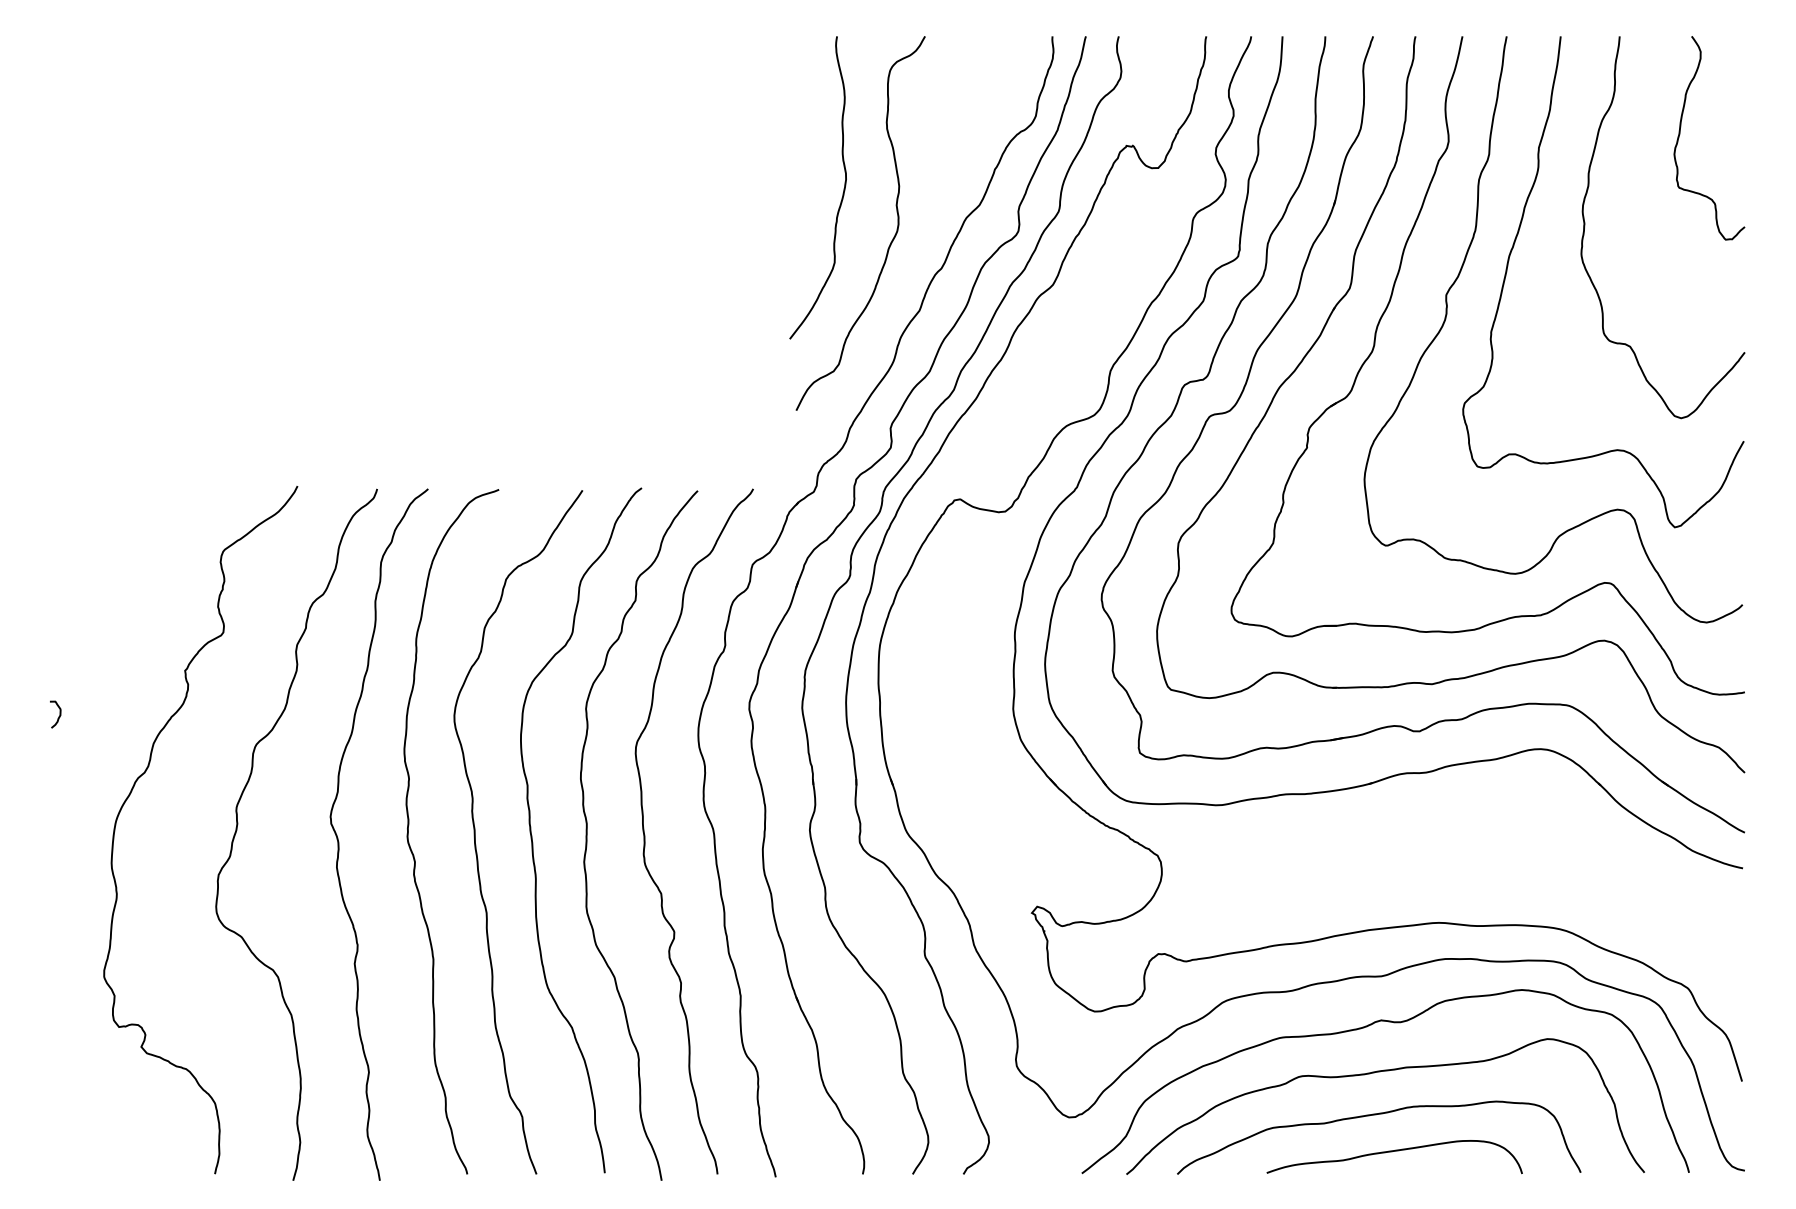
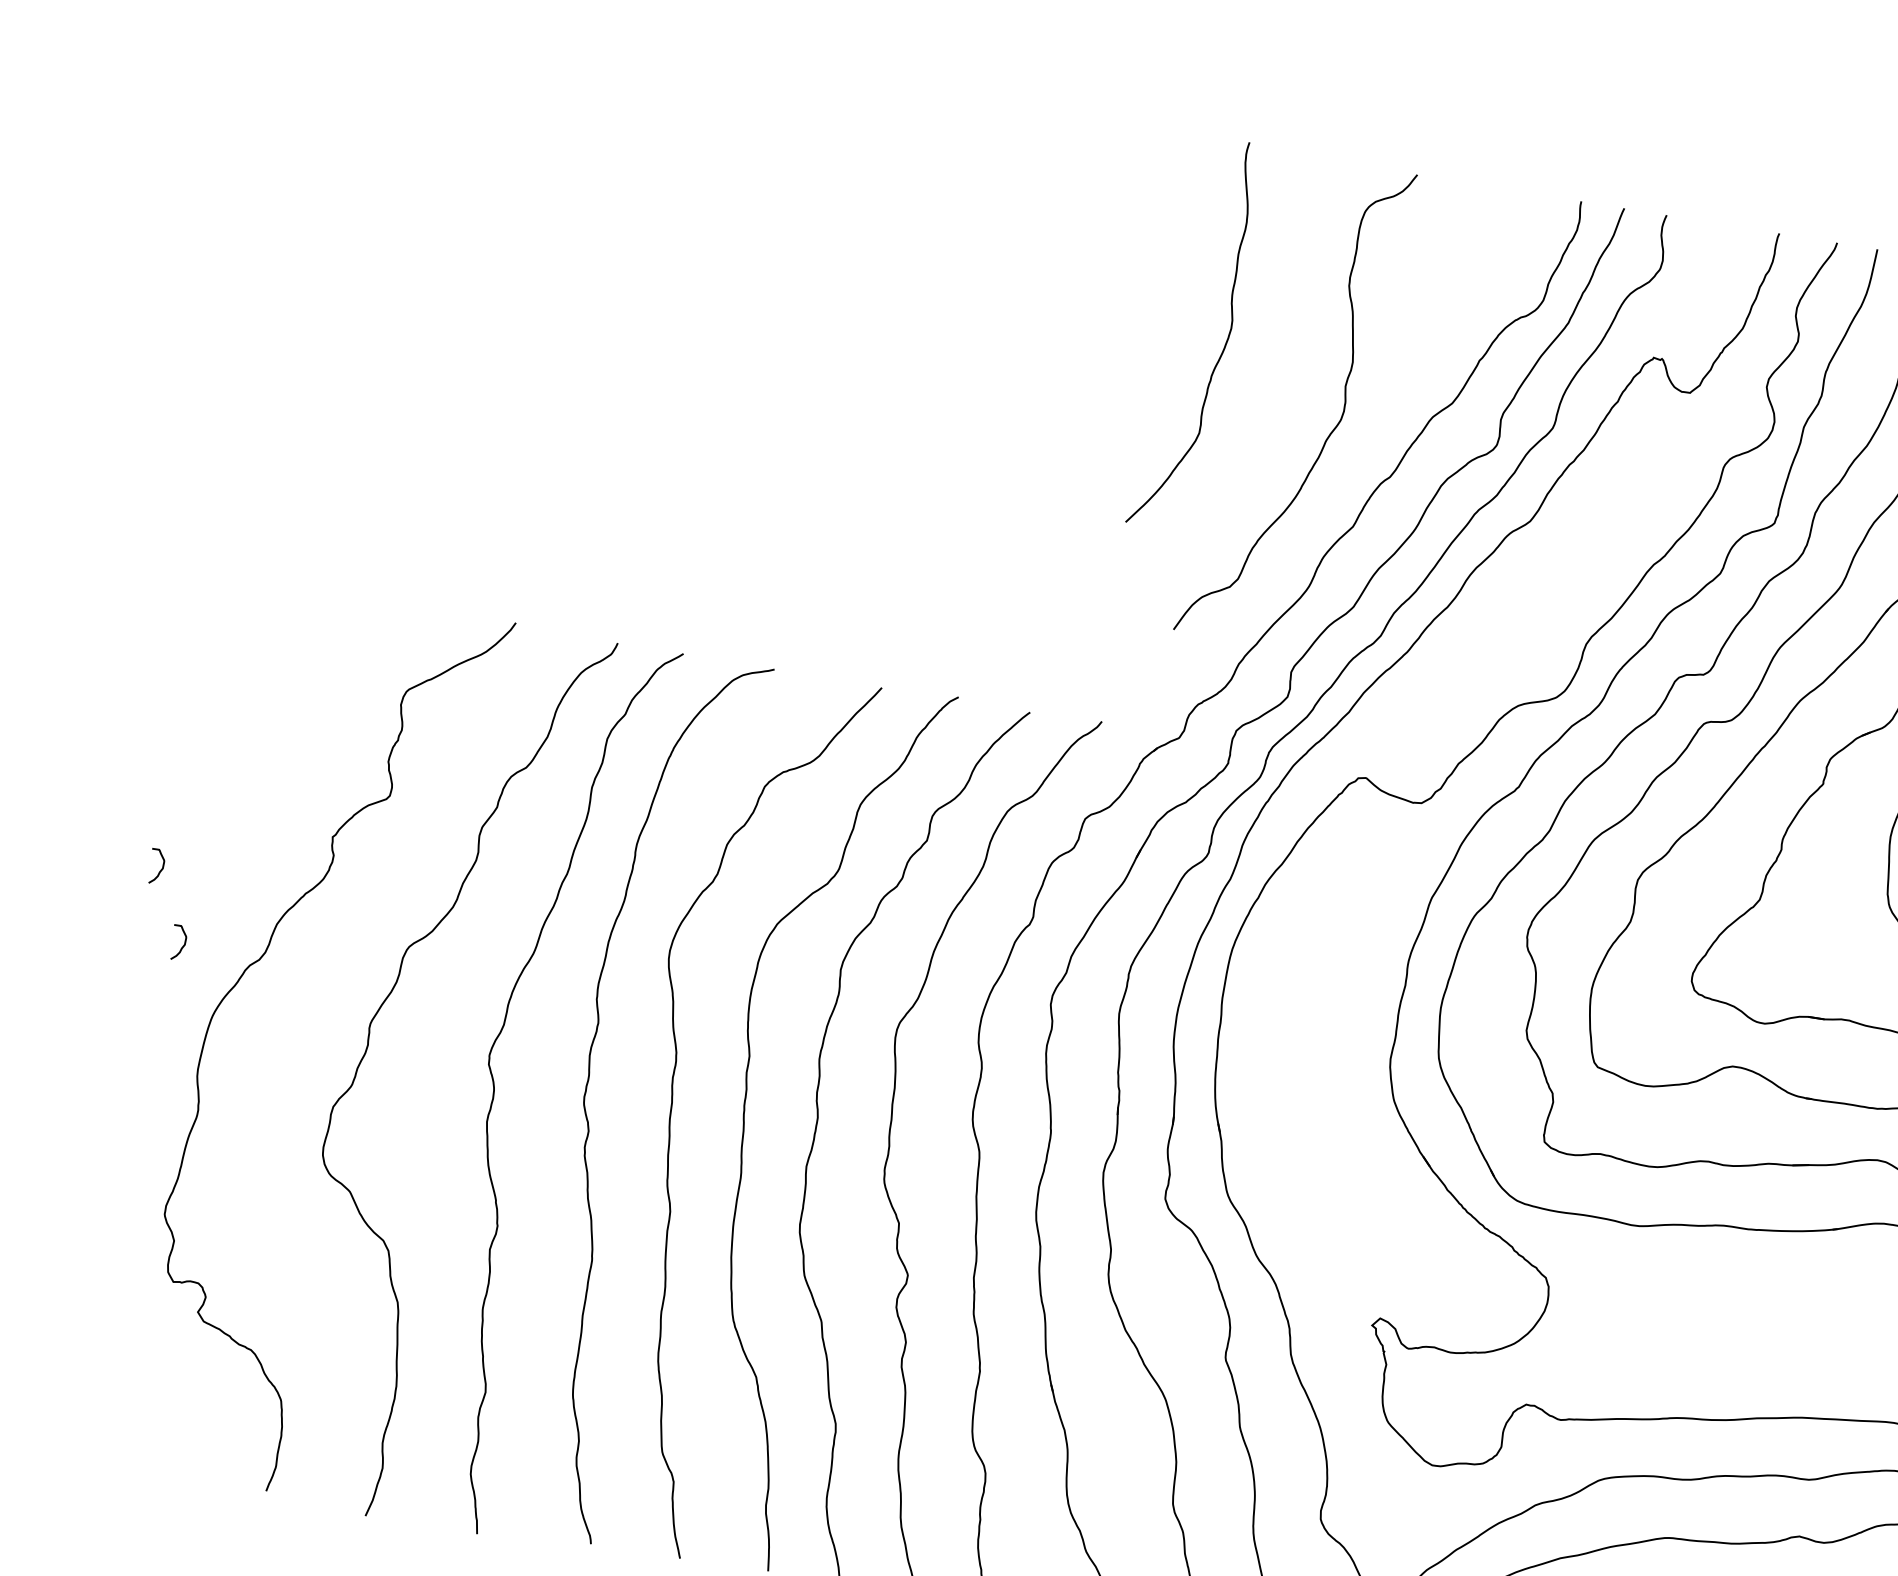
curve: (842, 193) -> (1223, 345), moved
curve: (84, 771) -> (182, 945), added

